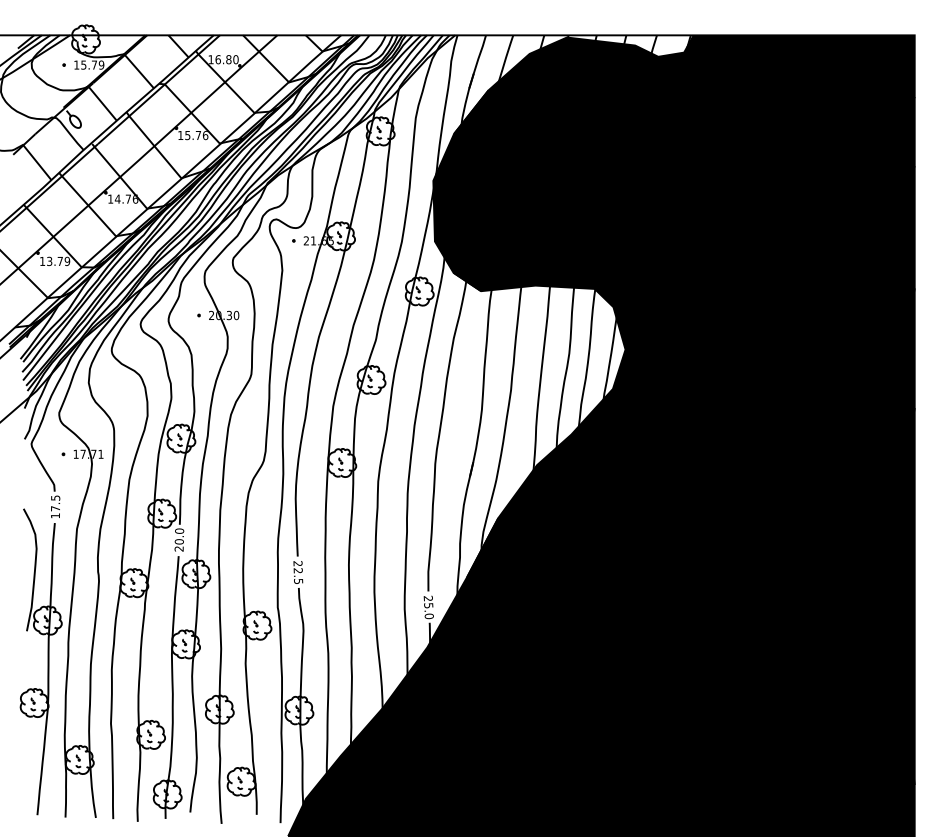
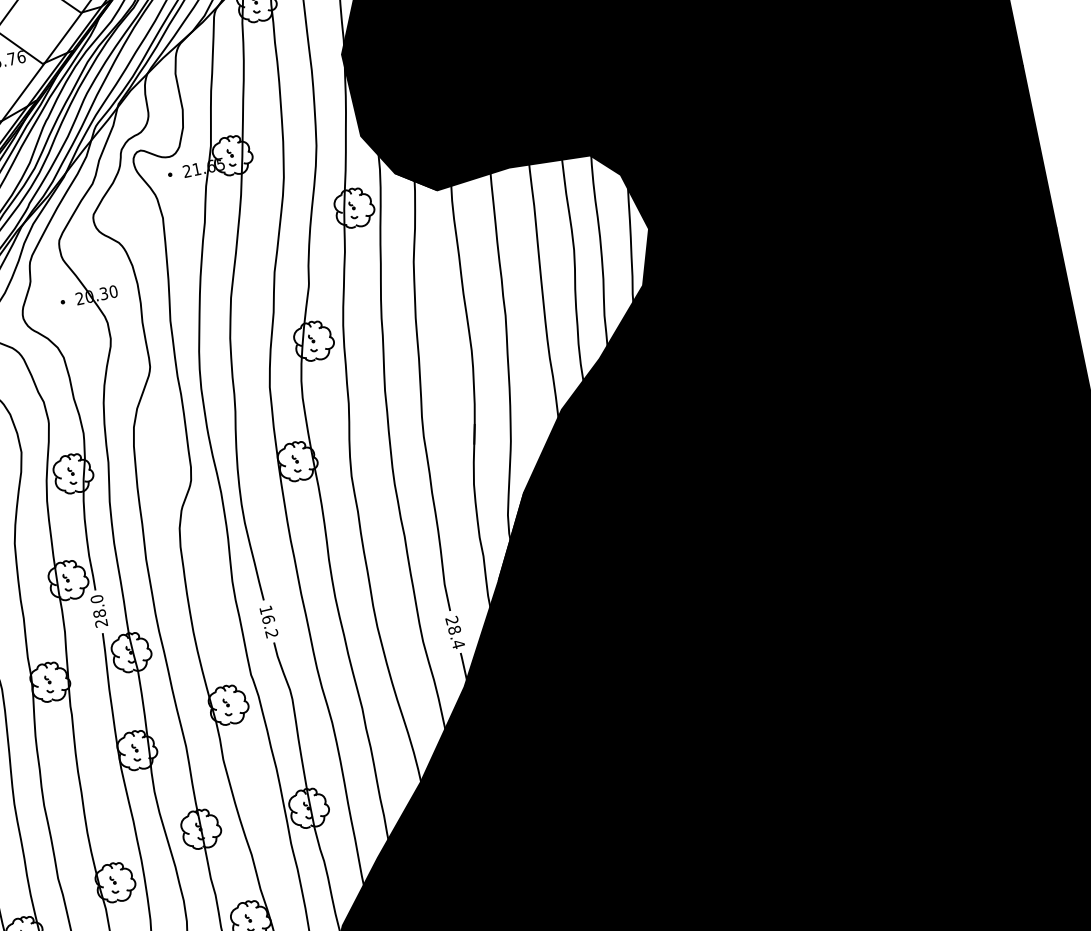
text: (179, 541) -> (99, 613), 20.0 -> 28.0
text: (298, 572) -> (269, 621), 22.5 -> 16.2
text: (428, 611) -> (455, 638), 25.0 -> 28.4

